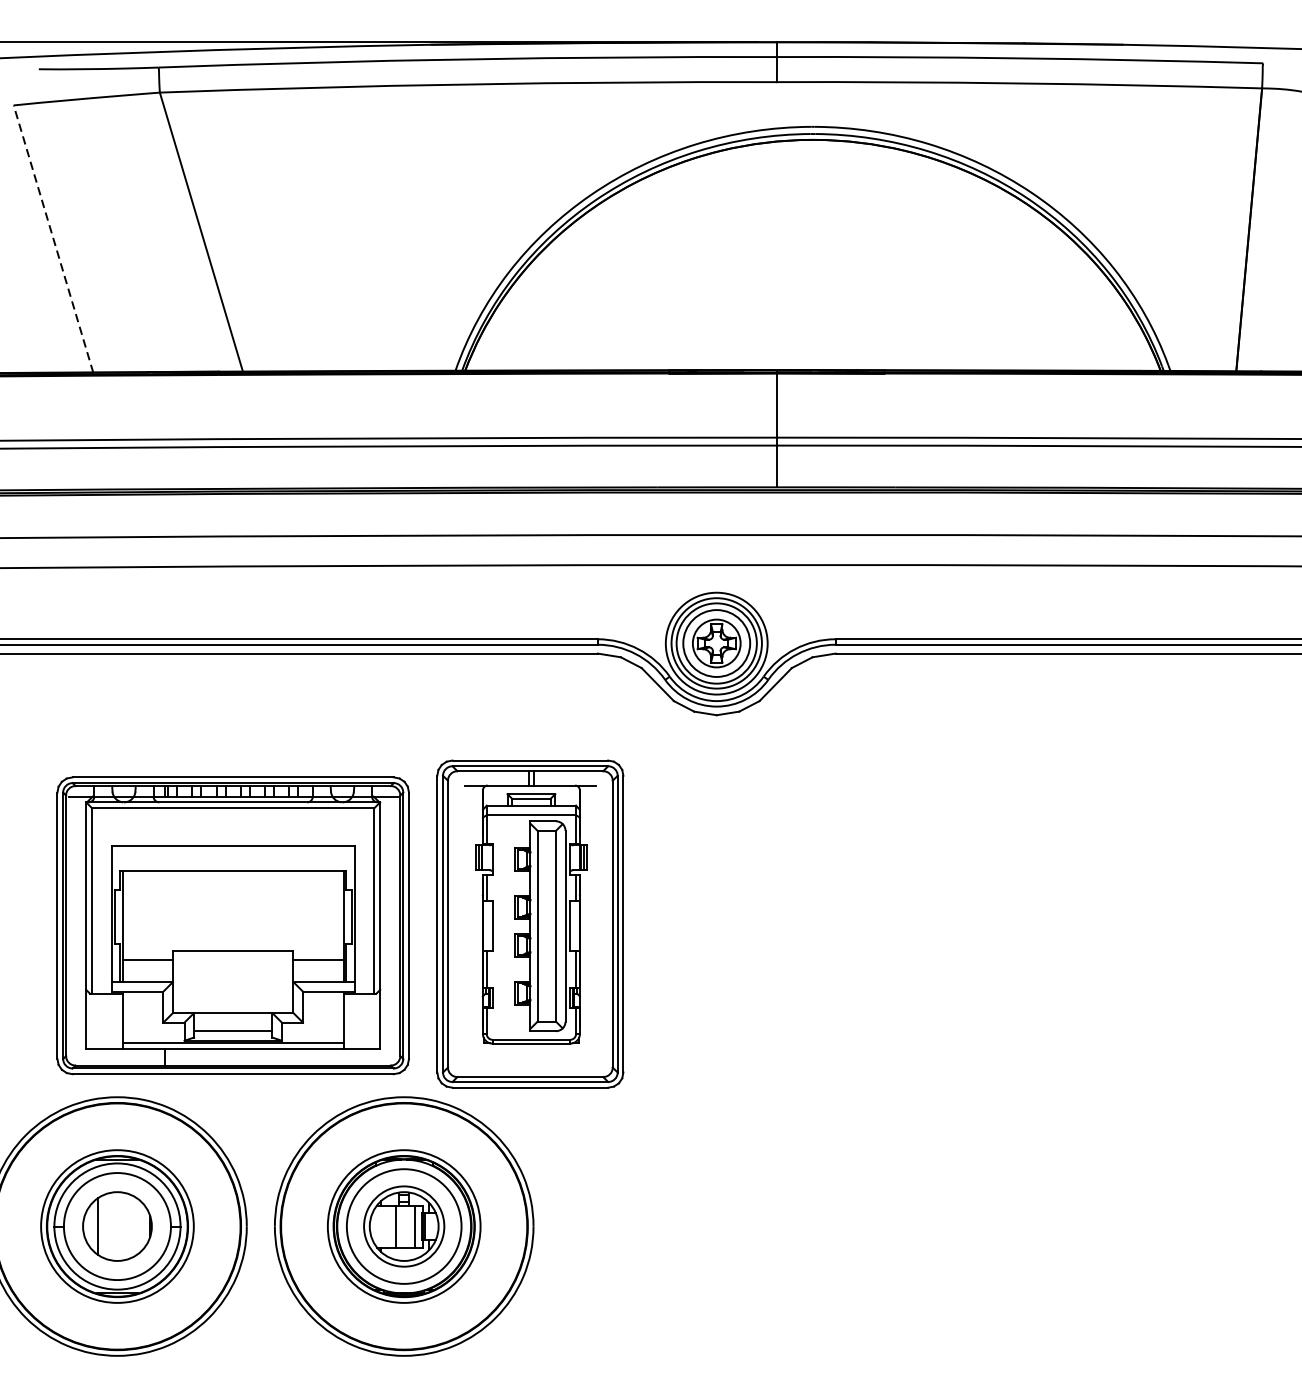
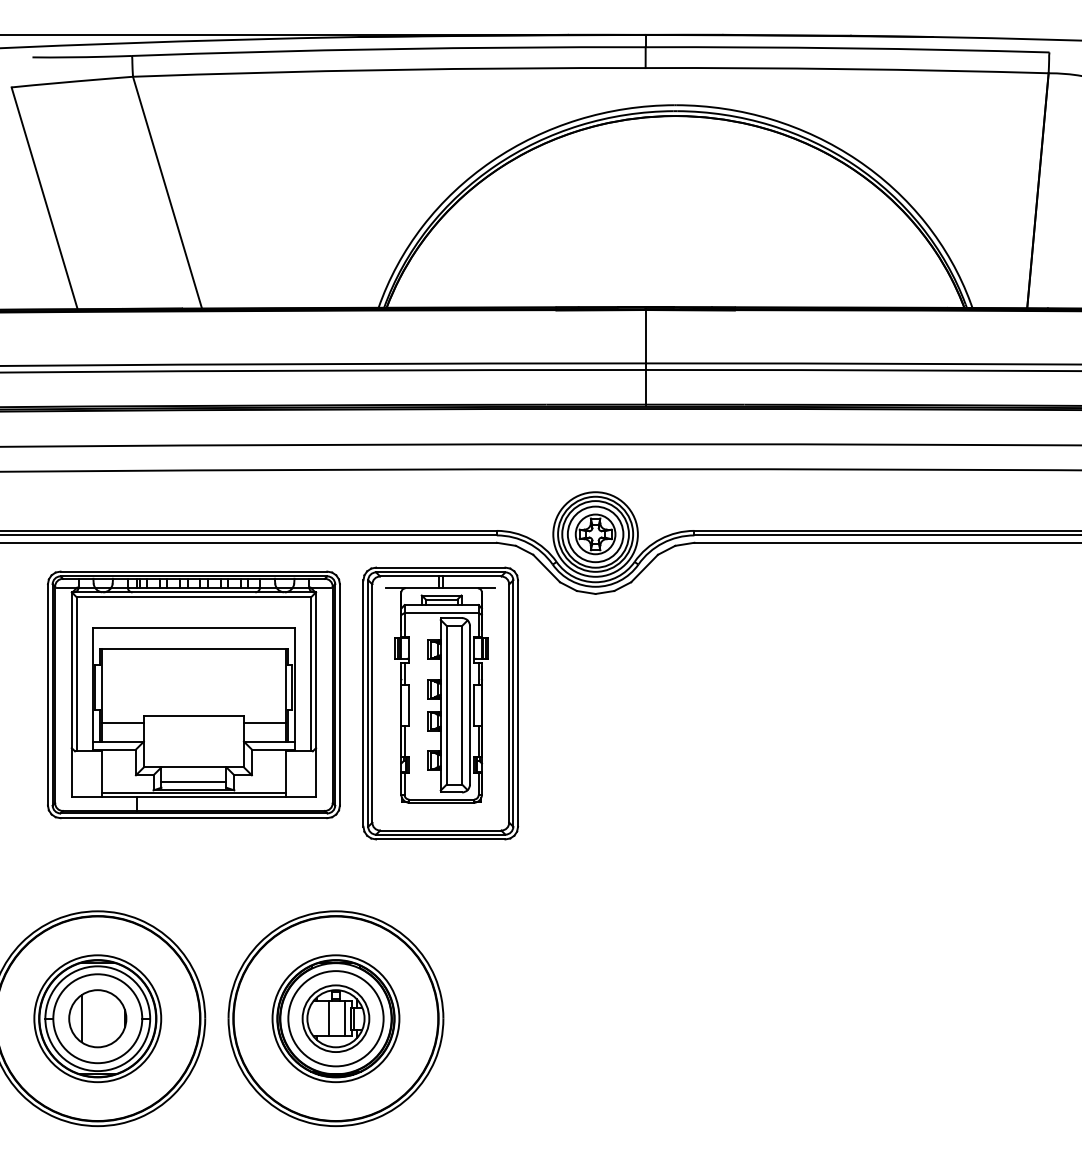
line: (53, 239) -> (44, 198), dashed -> solid
part: (530, 924) -> (440, 703), moved
part: (232, 925) -> (193, 694), moved

